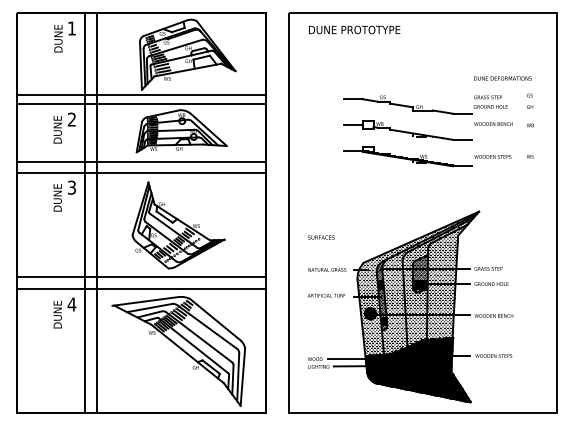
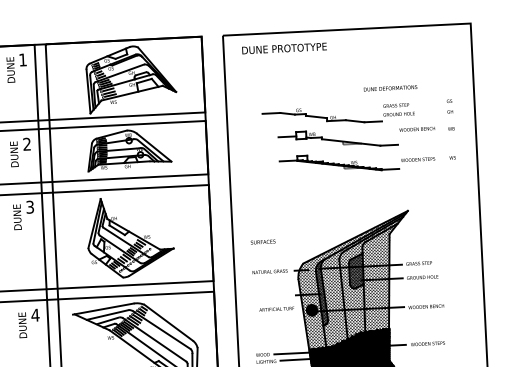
text: (502, 78) -> (390, 88), moved
part: (425, 104) -> (338, 114), moved
text: (326, 295) -> (276, 309), moved

